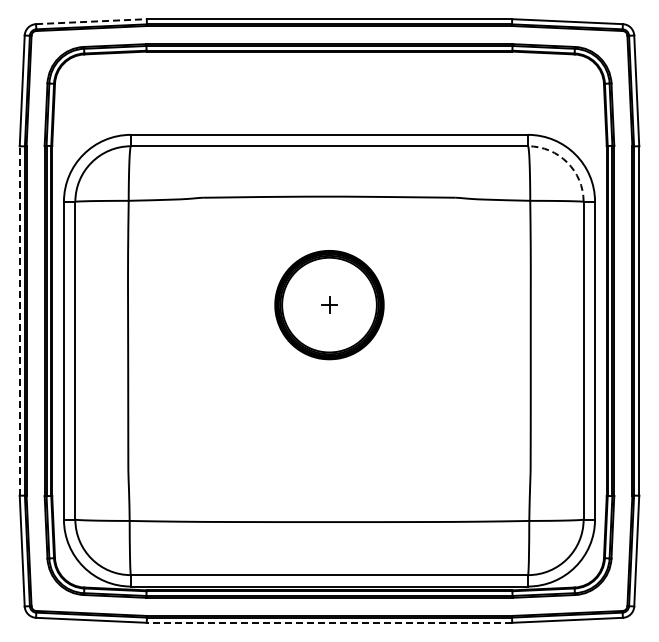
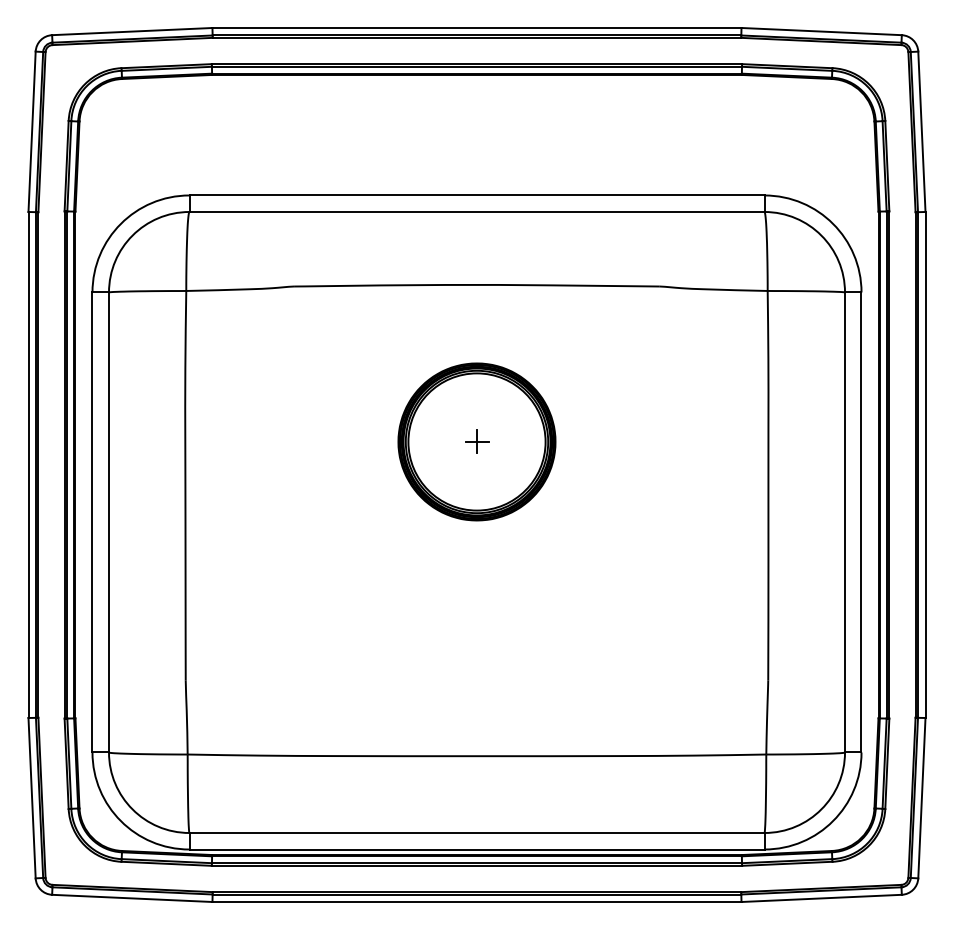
line: (91, 21) -> (132, 31), dashed -> solid
arc: (567, 162) -> (821, 235), dashed -> solid
line: (19, 320) -> (28, 464), dashed -> solid
line: (329, 622) -> (477, 901), dashed -> solid

